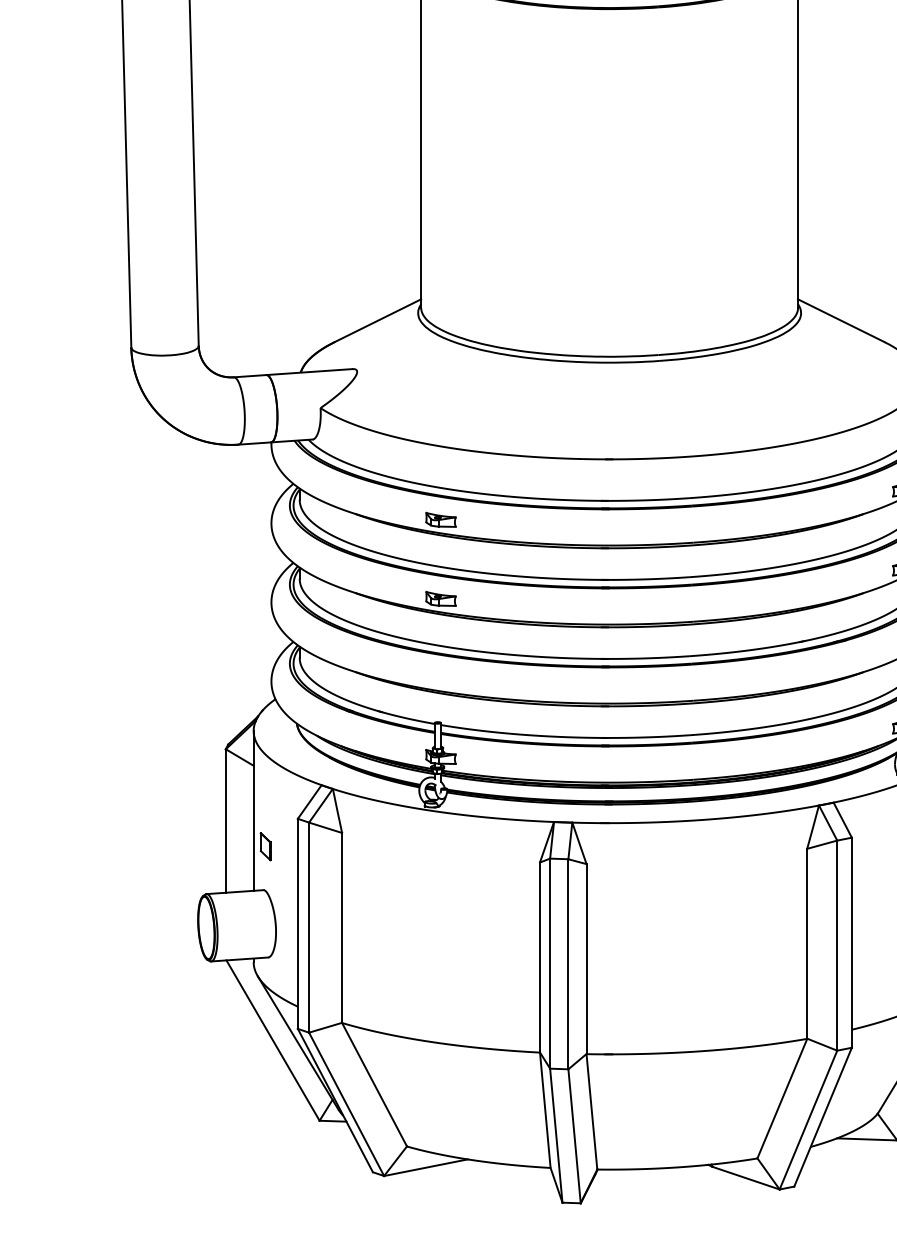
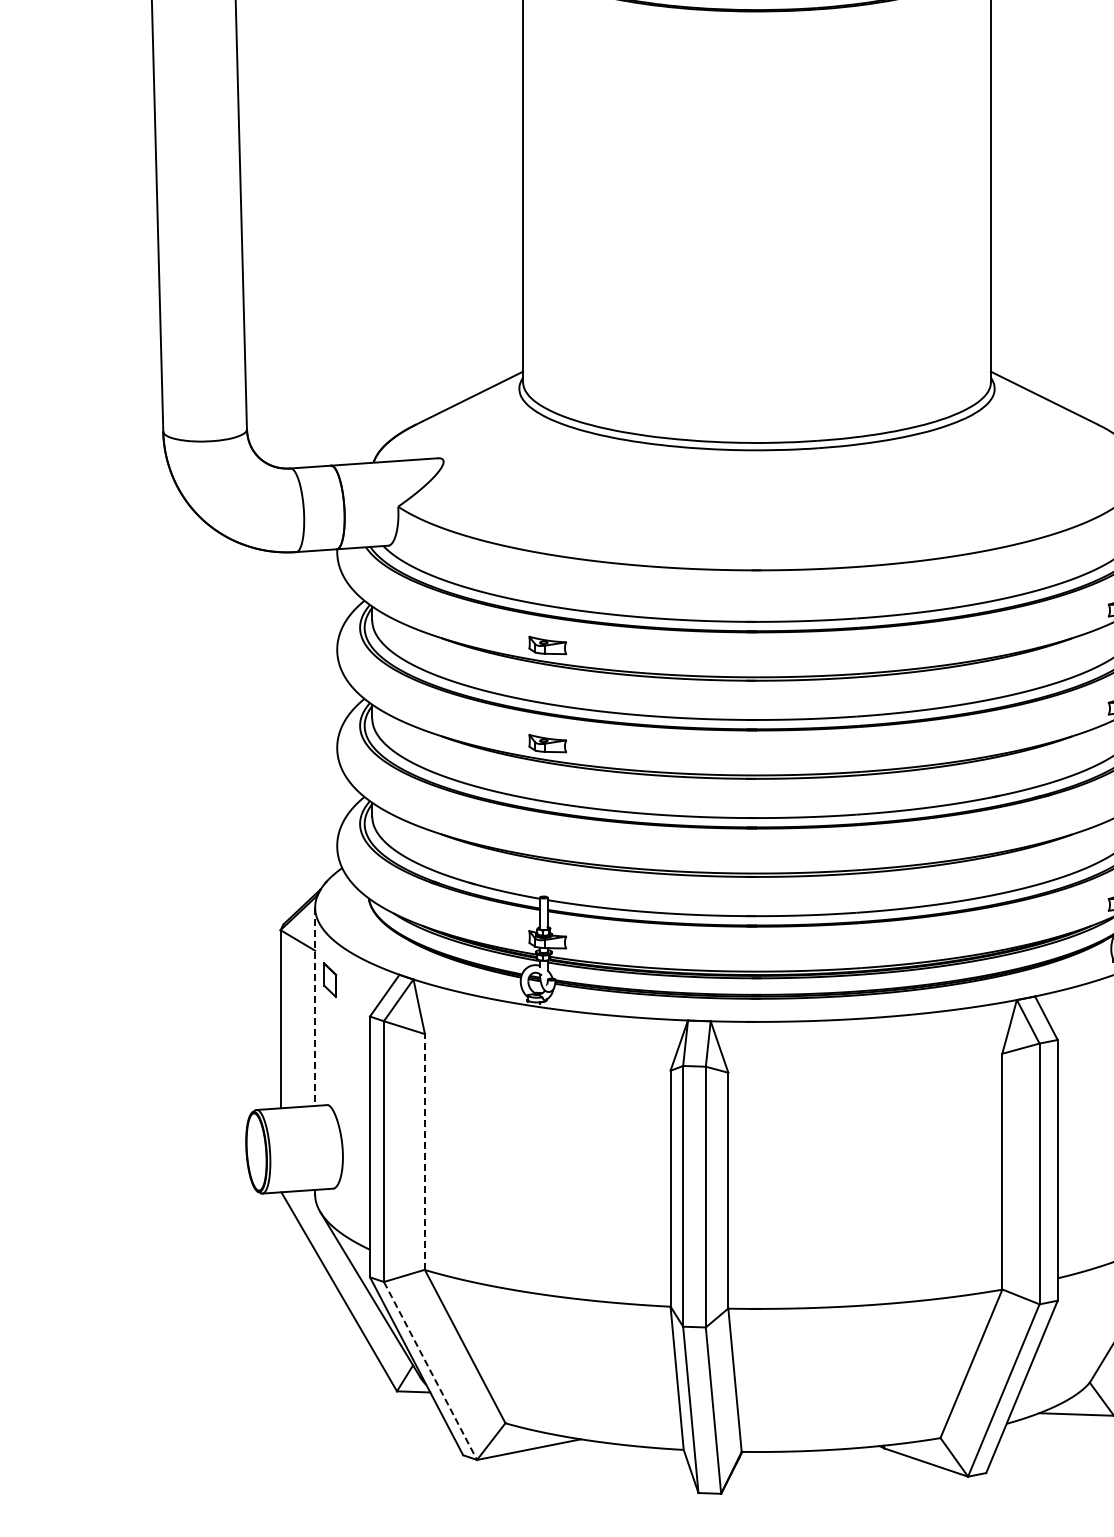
line: (253, 811) -> (315, 1007), solid -> dashed
part: (266, 846) -> (330, 979), moved
line: (341, 927) -> (424, 1151), solid -> dashed
line: (346, 1104) -> (430, 1371), solid -> dashed

